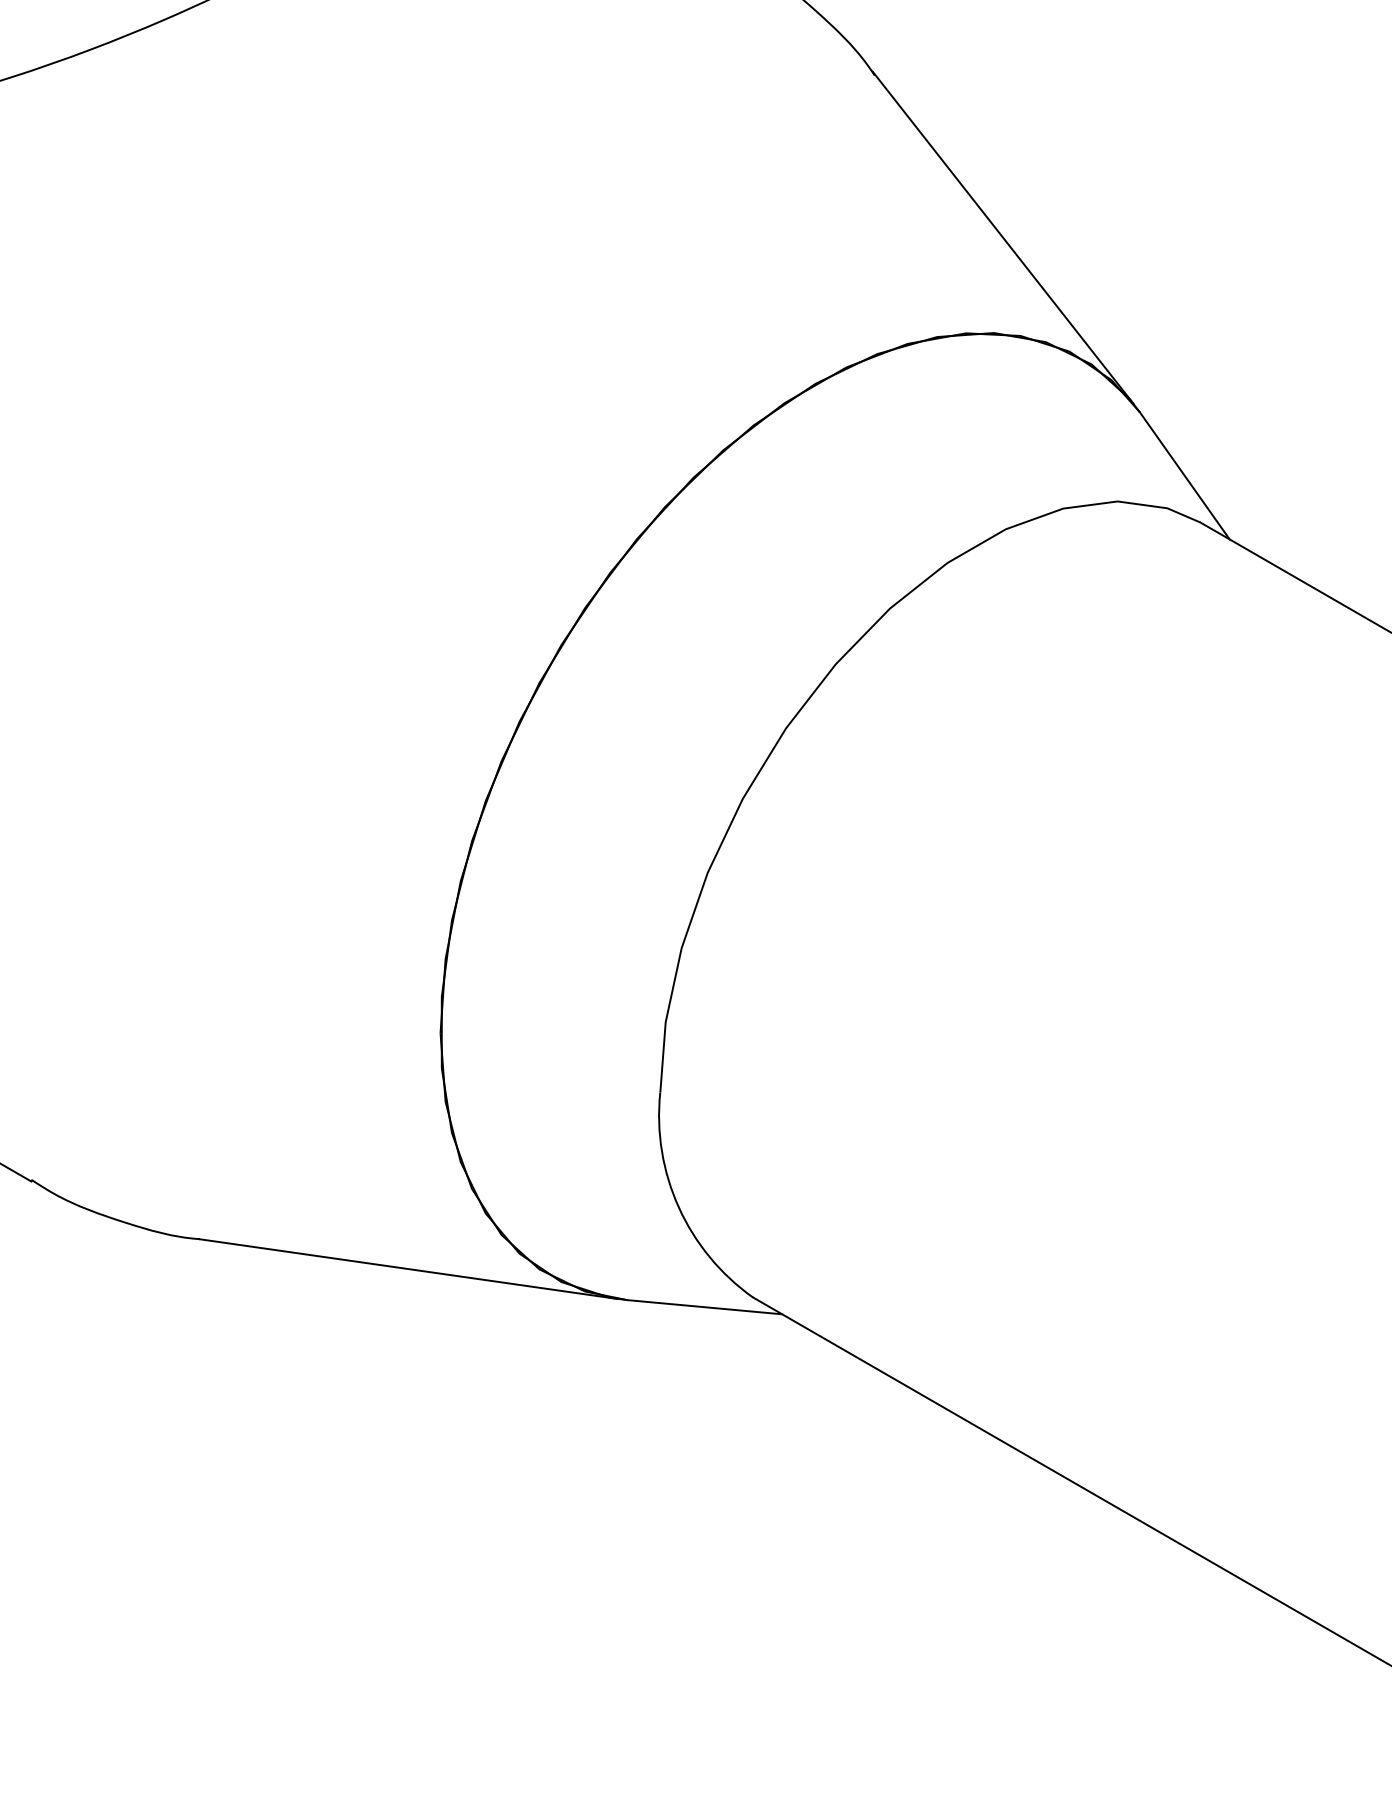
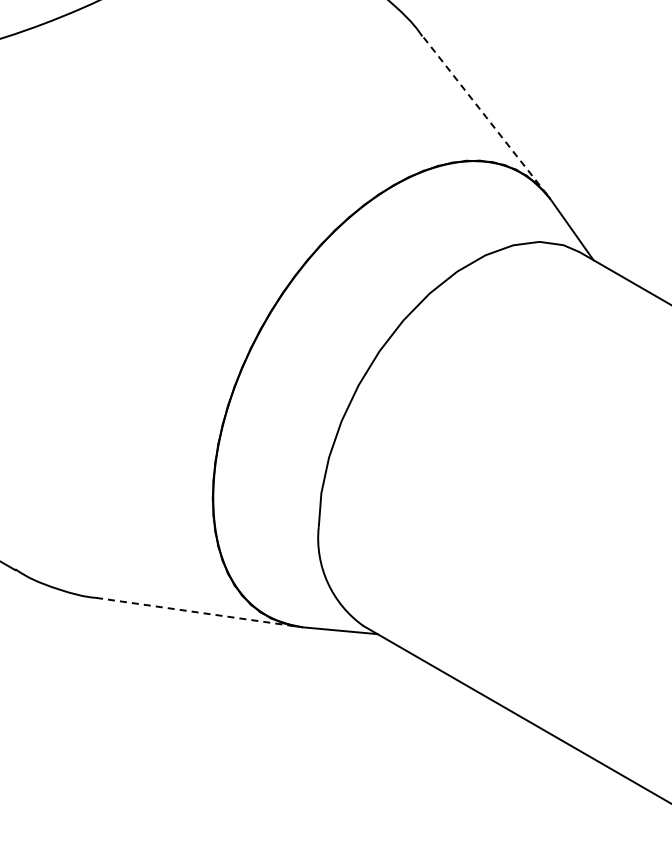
line: (1003, 237) -> (484, 114), solid -> dashed
line: (406, 1269) -> (196, 612), solid -> dashed

